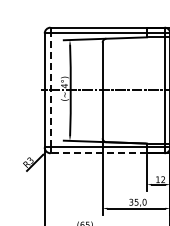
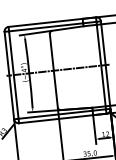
line: (50, 90) -> (13, 75), dashed -> solid
line: (98, 153) -> (55, 119), dashed -> solid

